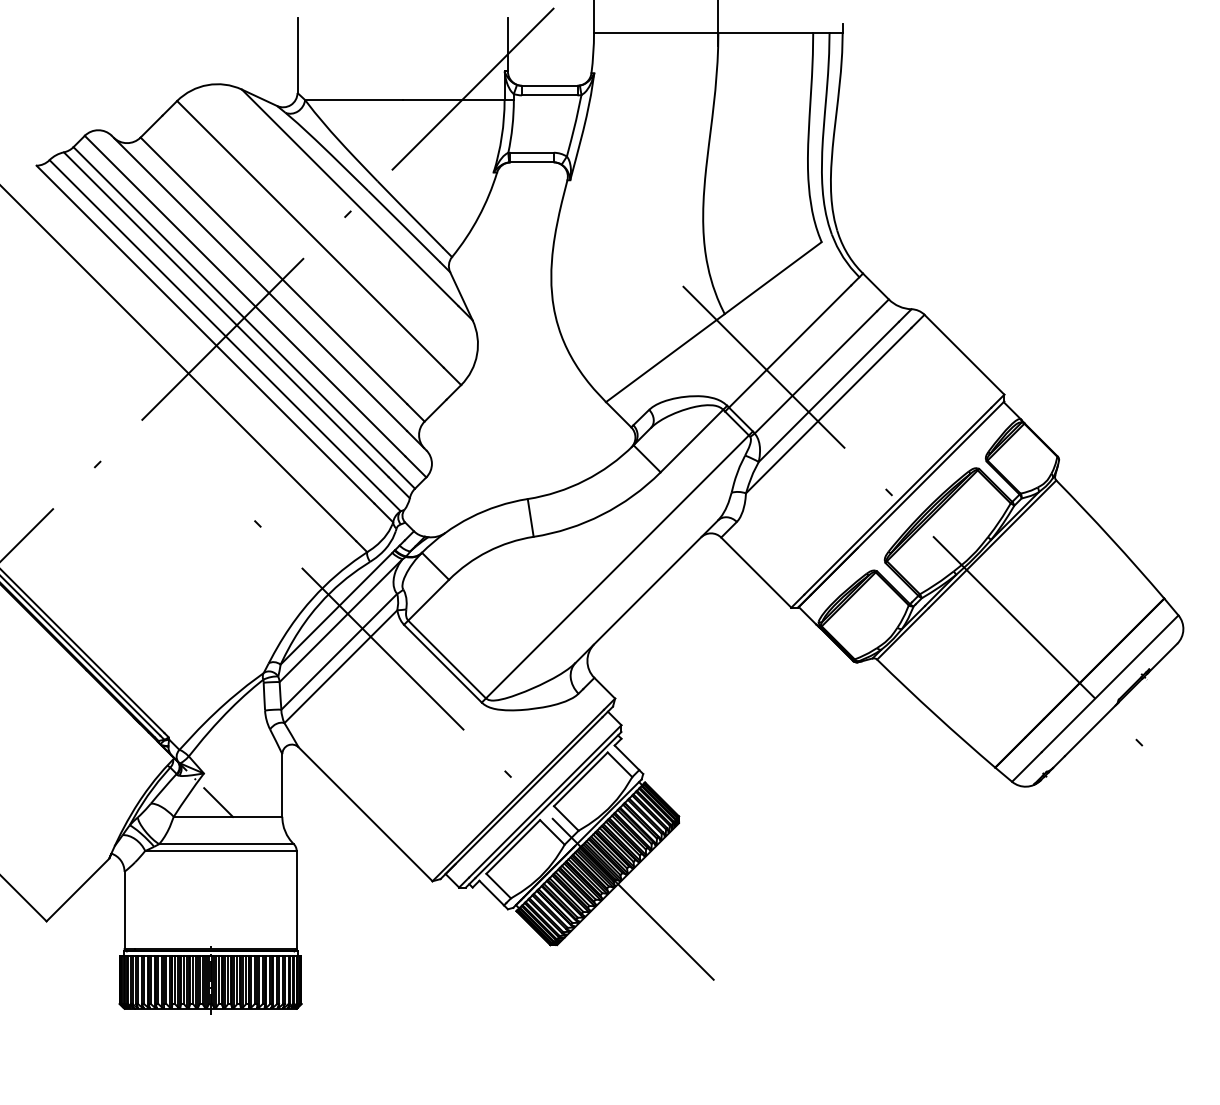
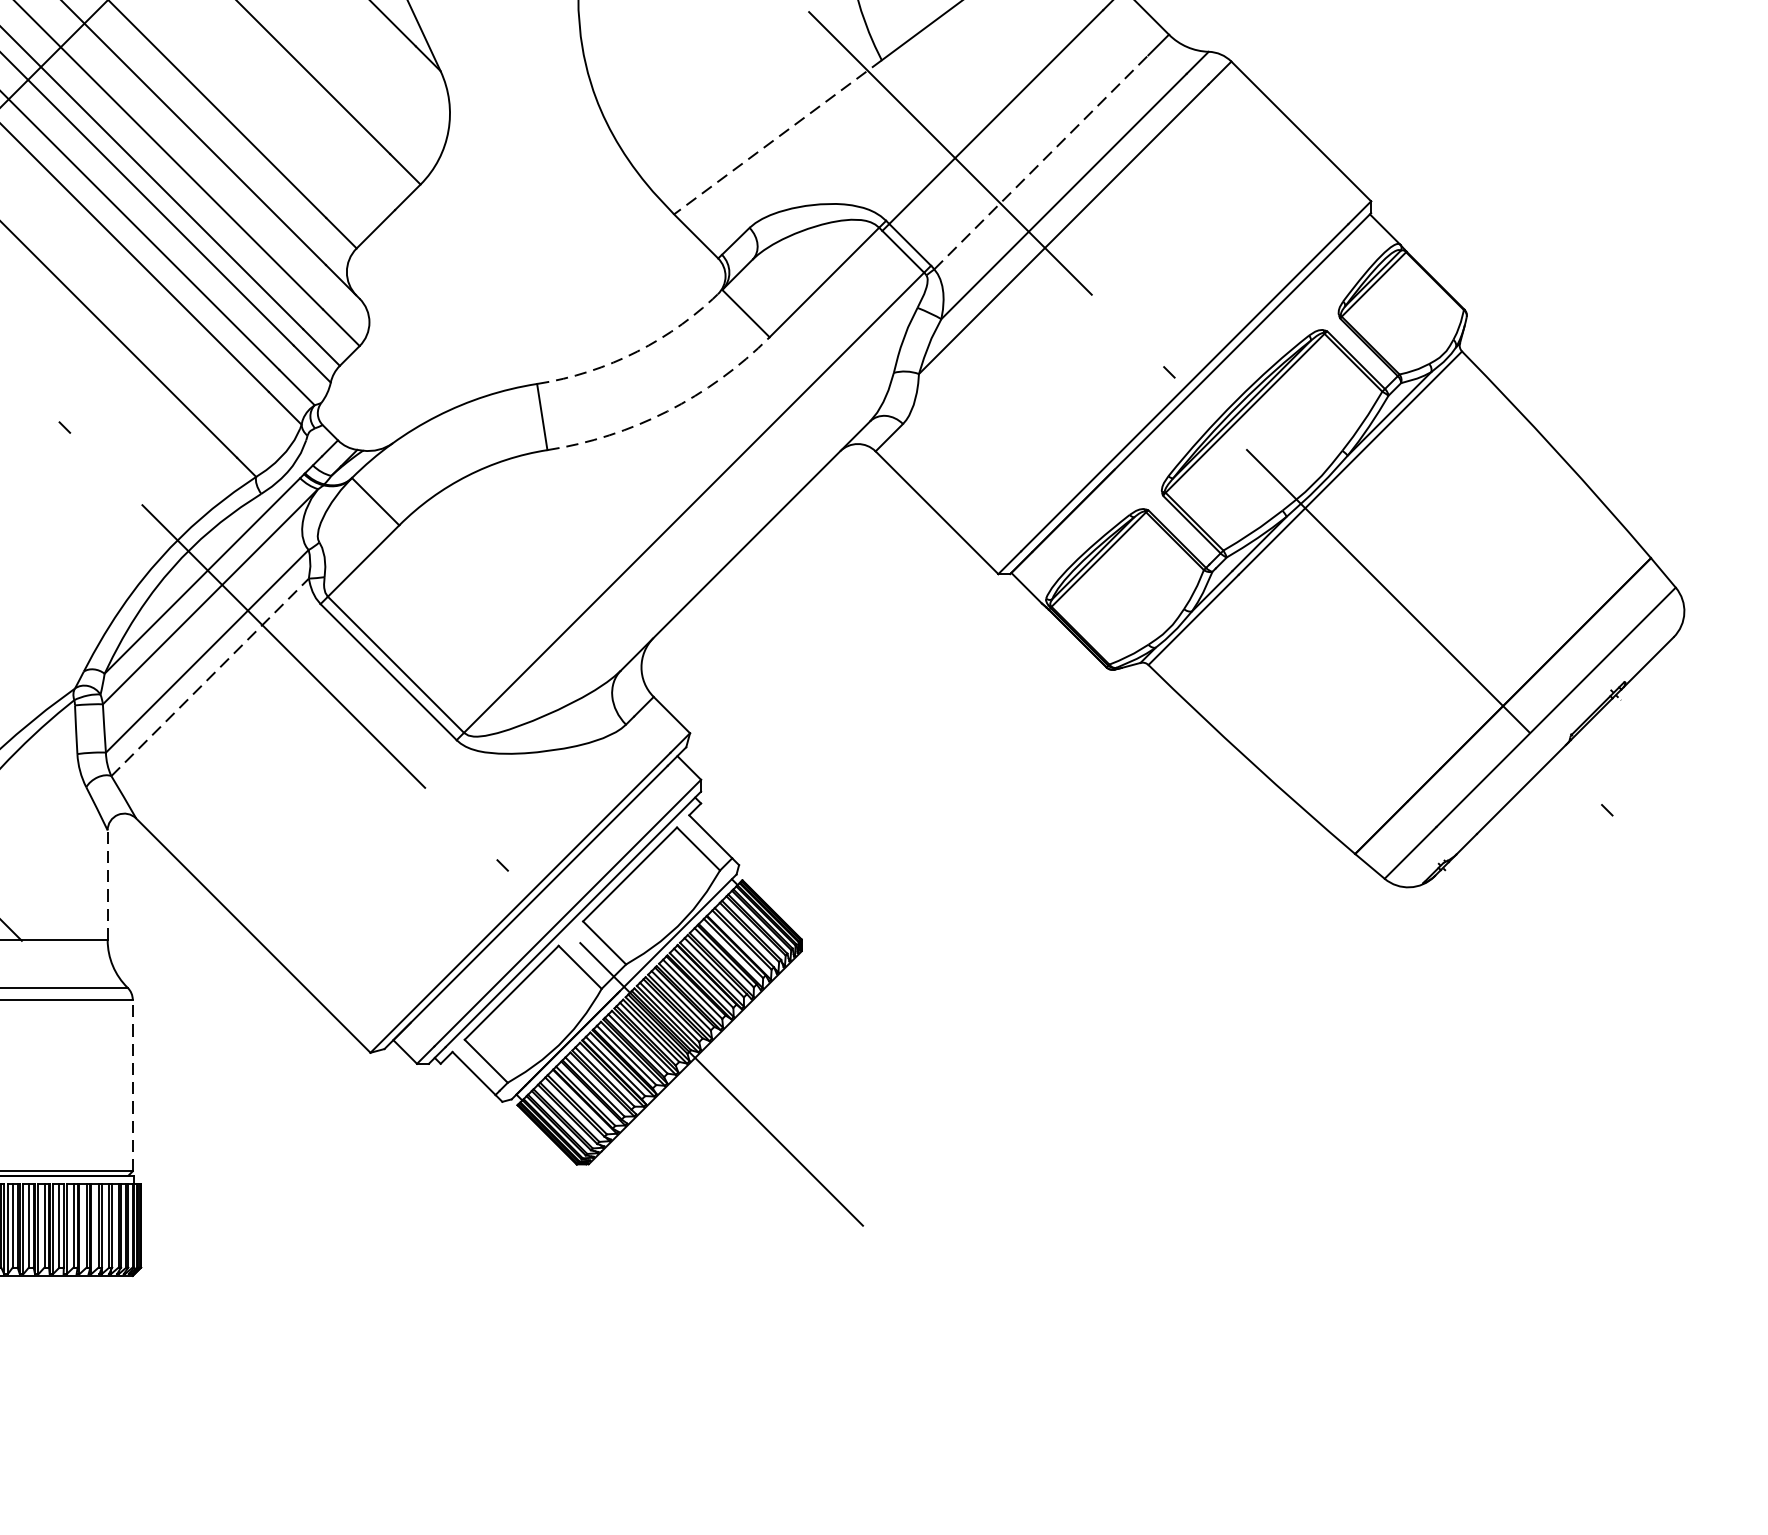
line: (665, 358) -> (778, 138), solid -> dashed
line: (816, 372) -> (1042, 162), solid -> dashed
arc: (584, 480) -> (636, 351), solid -> dashed
arc: (602, 514) -> (667, 411), solid -> dashed
line: (340, 666) -> (209, 676), solid -> dashed
line: (282, 784) -> (107, 883), solid -> dashed
line: (296, 899) -> (132, 1084), solid -> dashed

